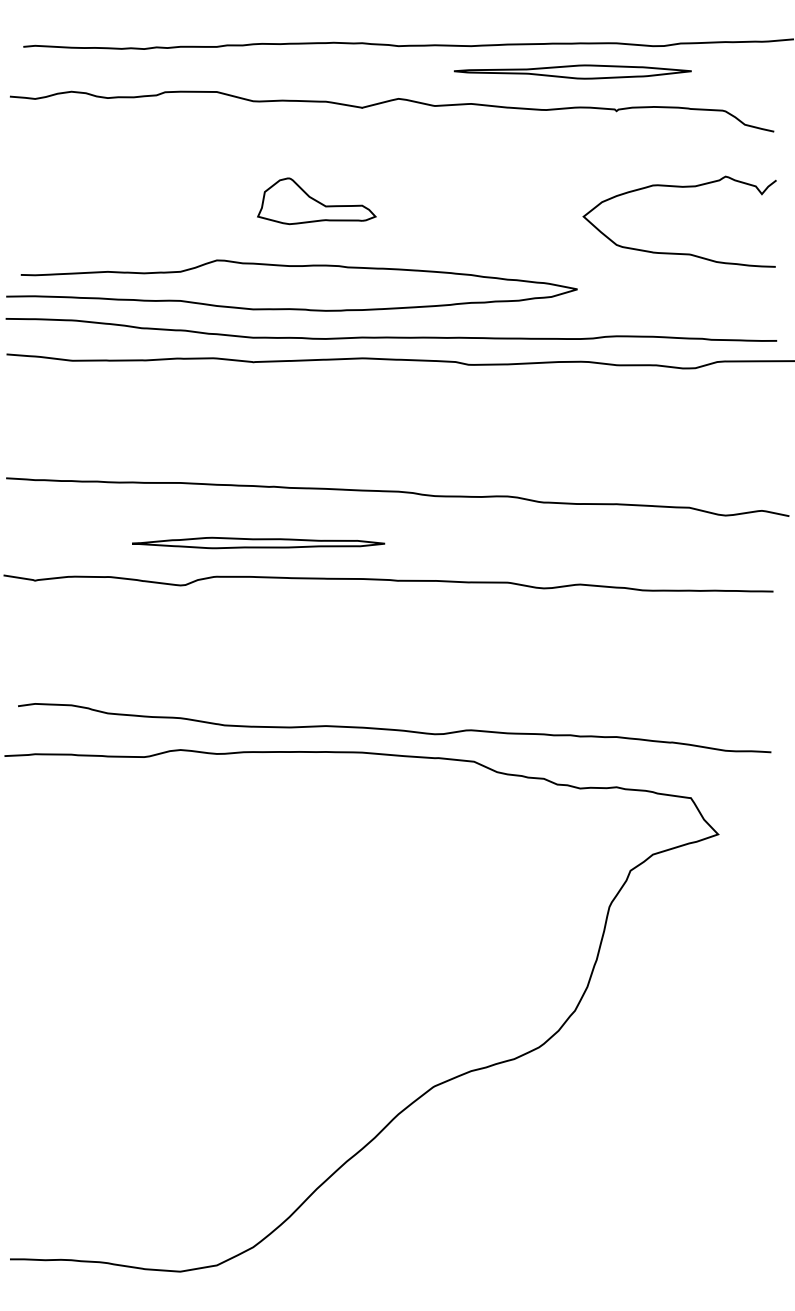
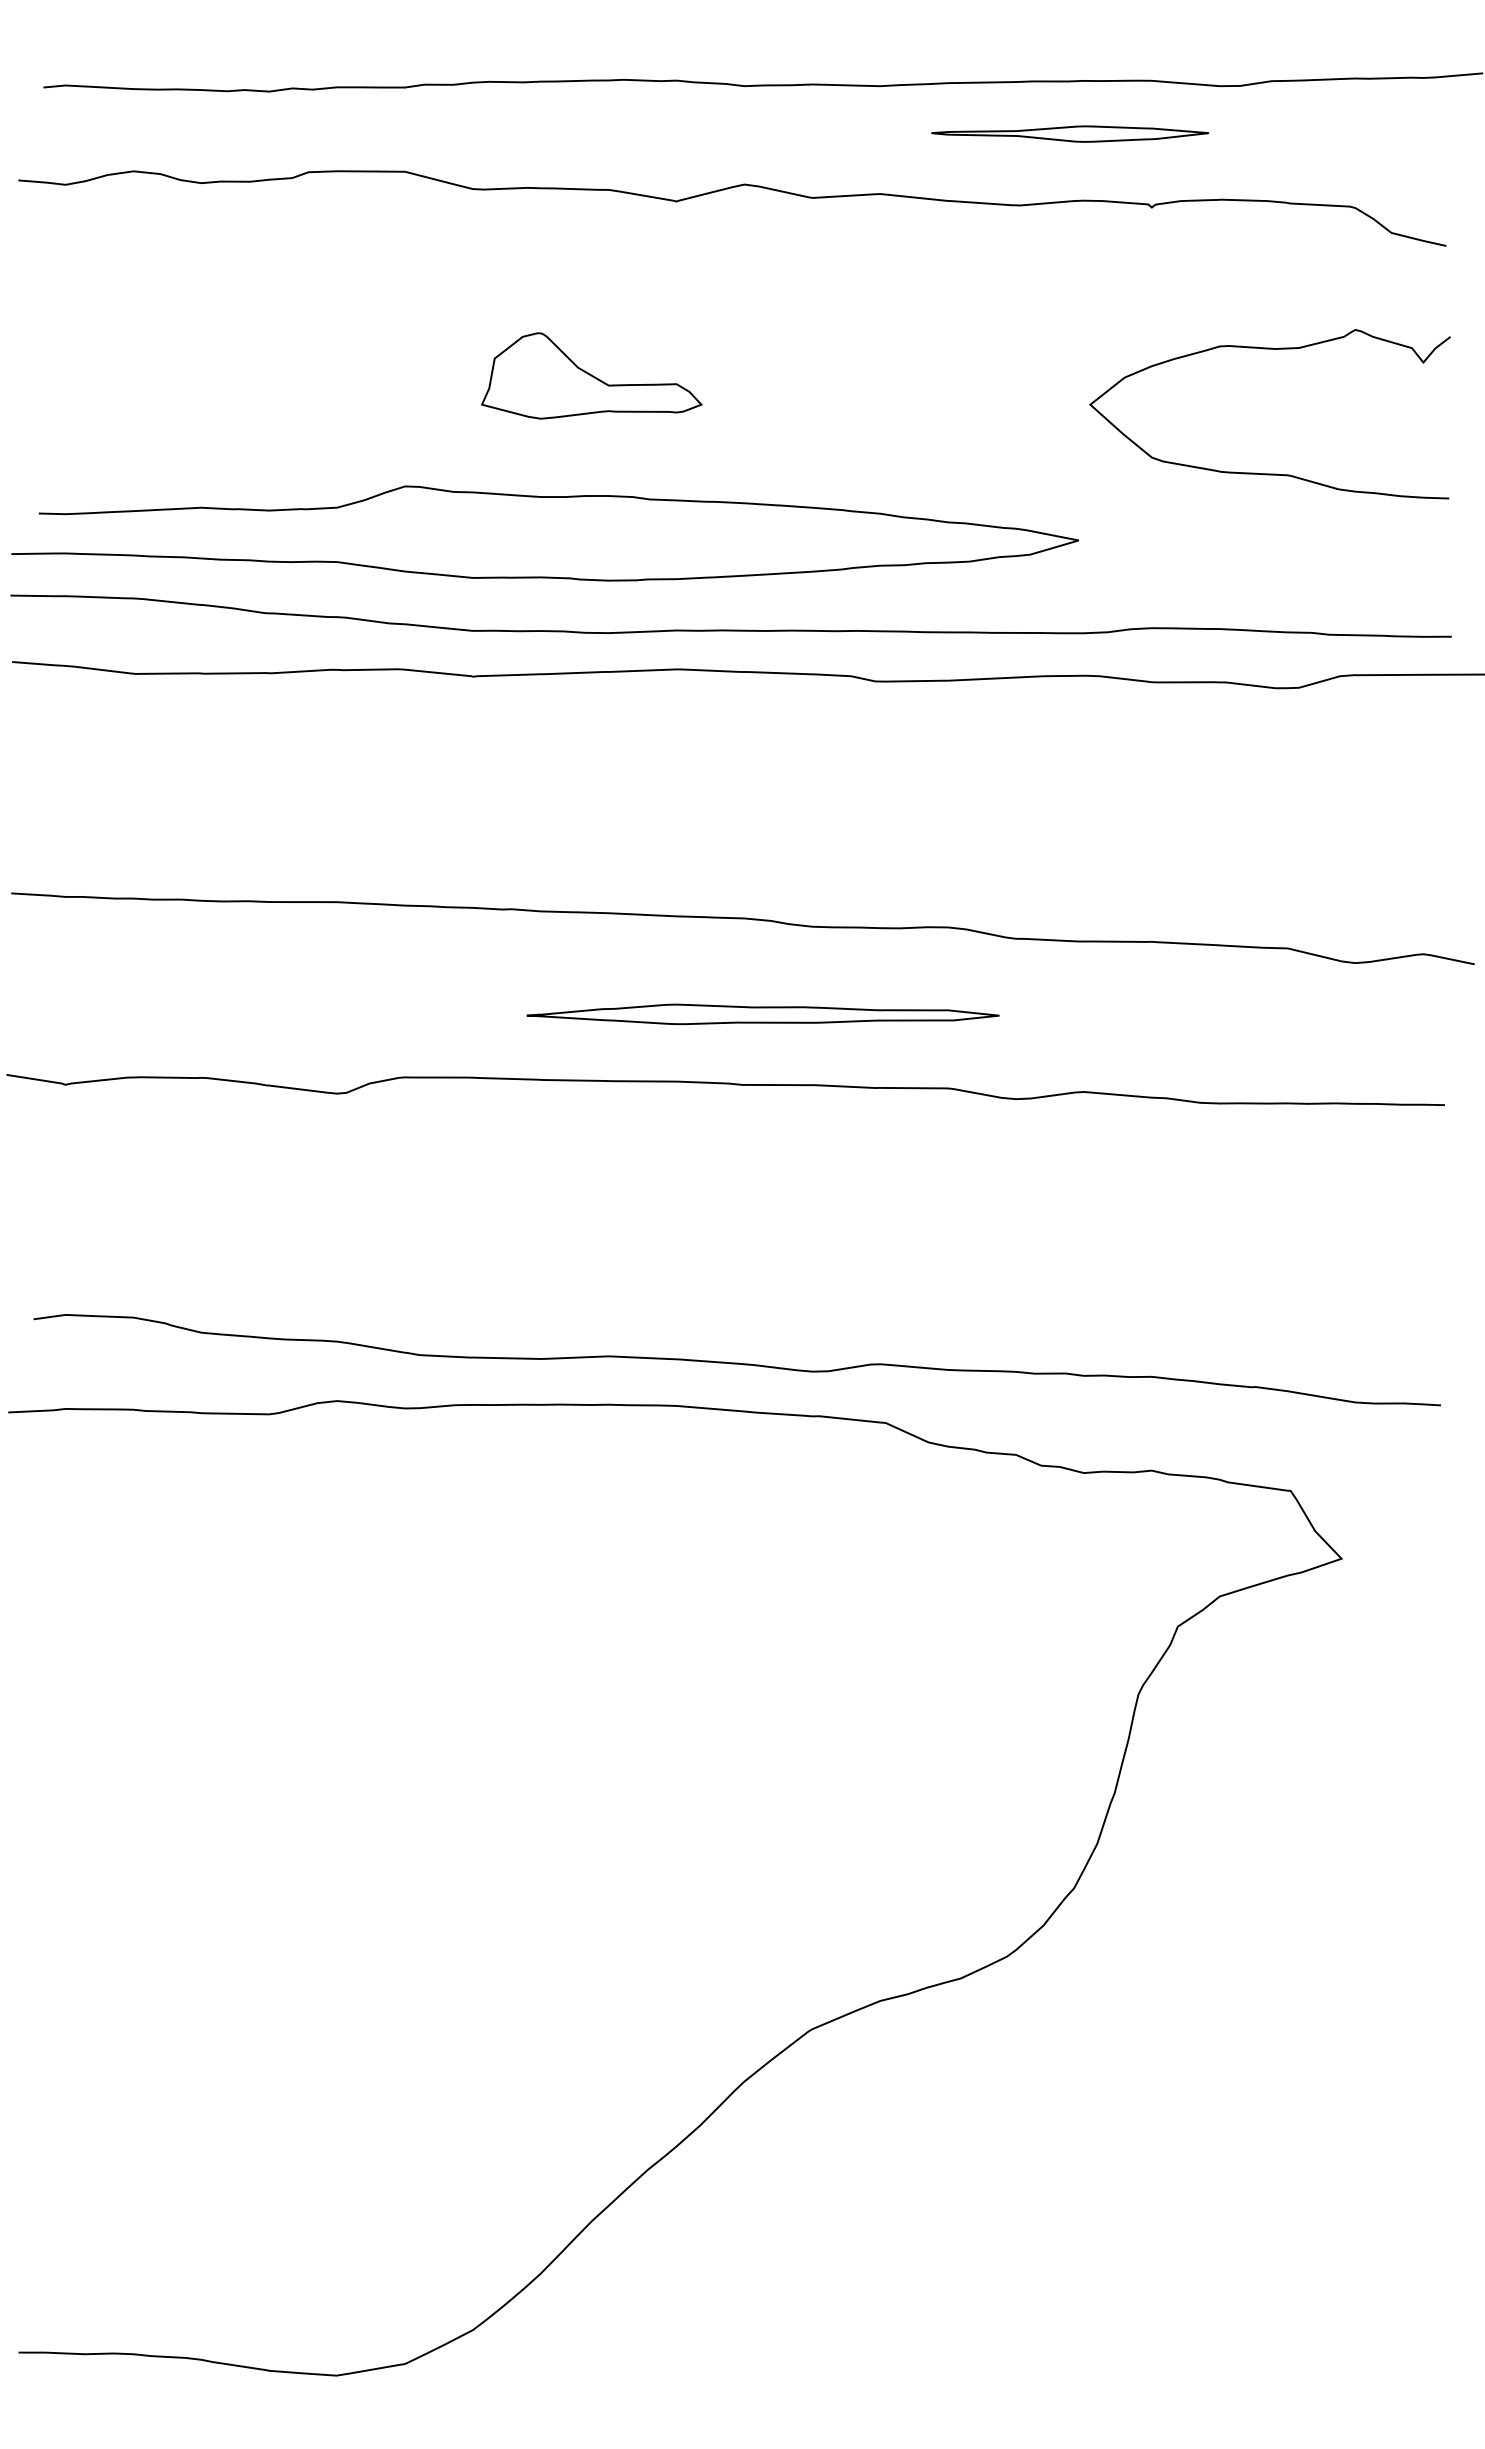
part: (572, 71) -> (1069, 133), size x0.62
part: (258, 542) -> (763, 1013), moved

